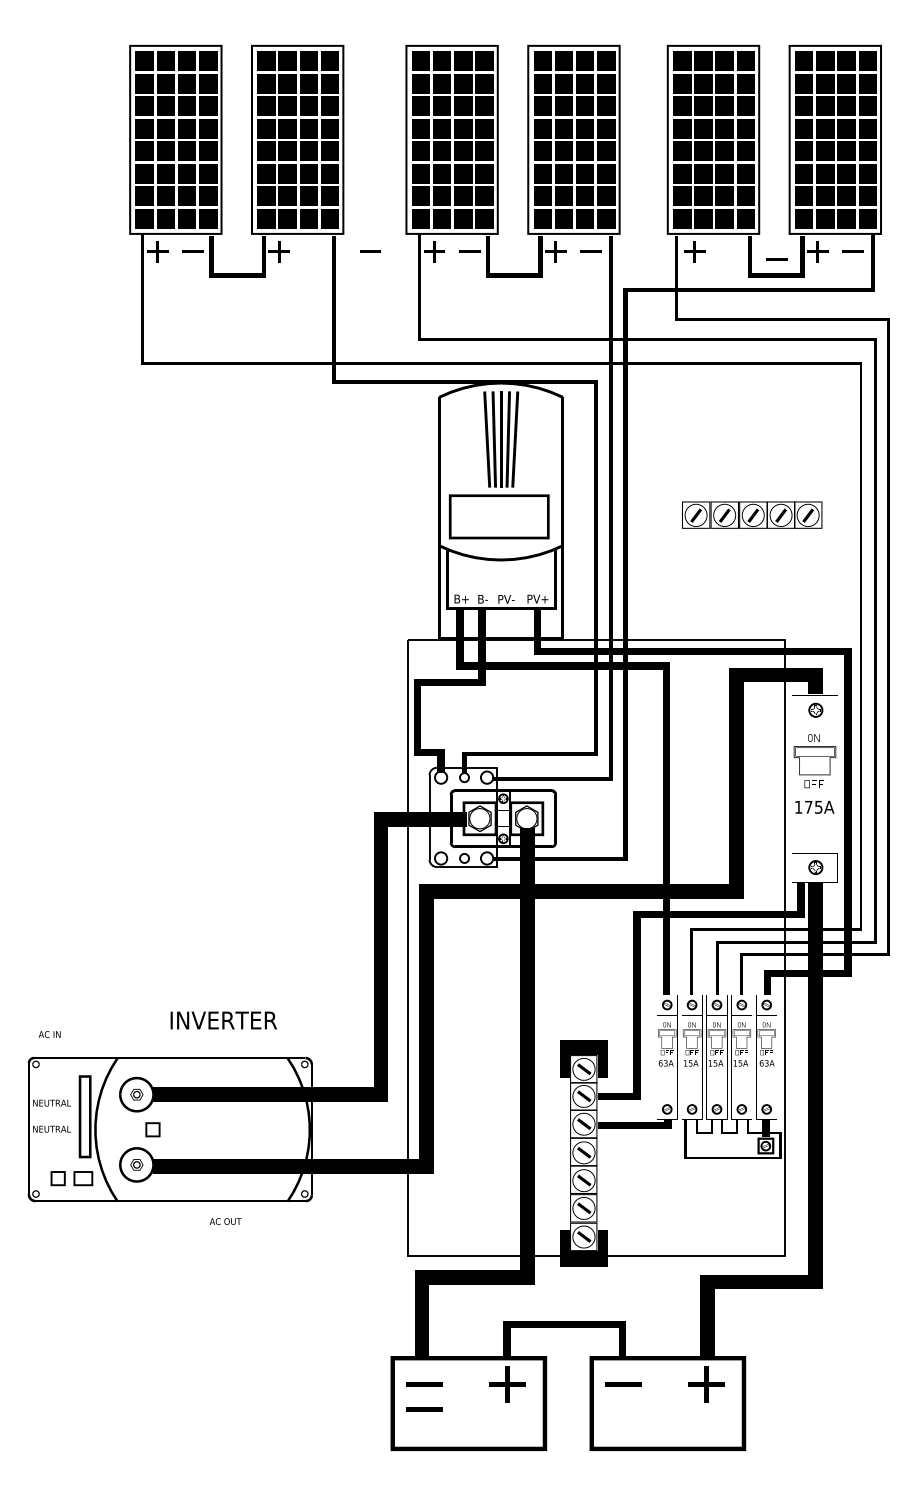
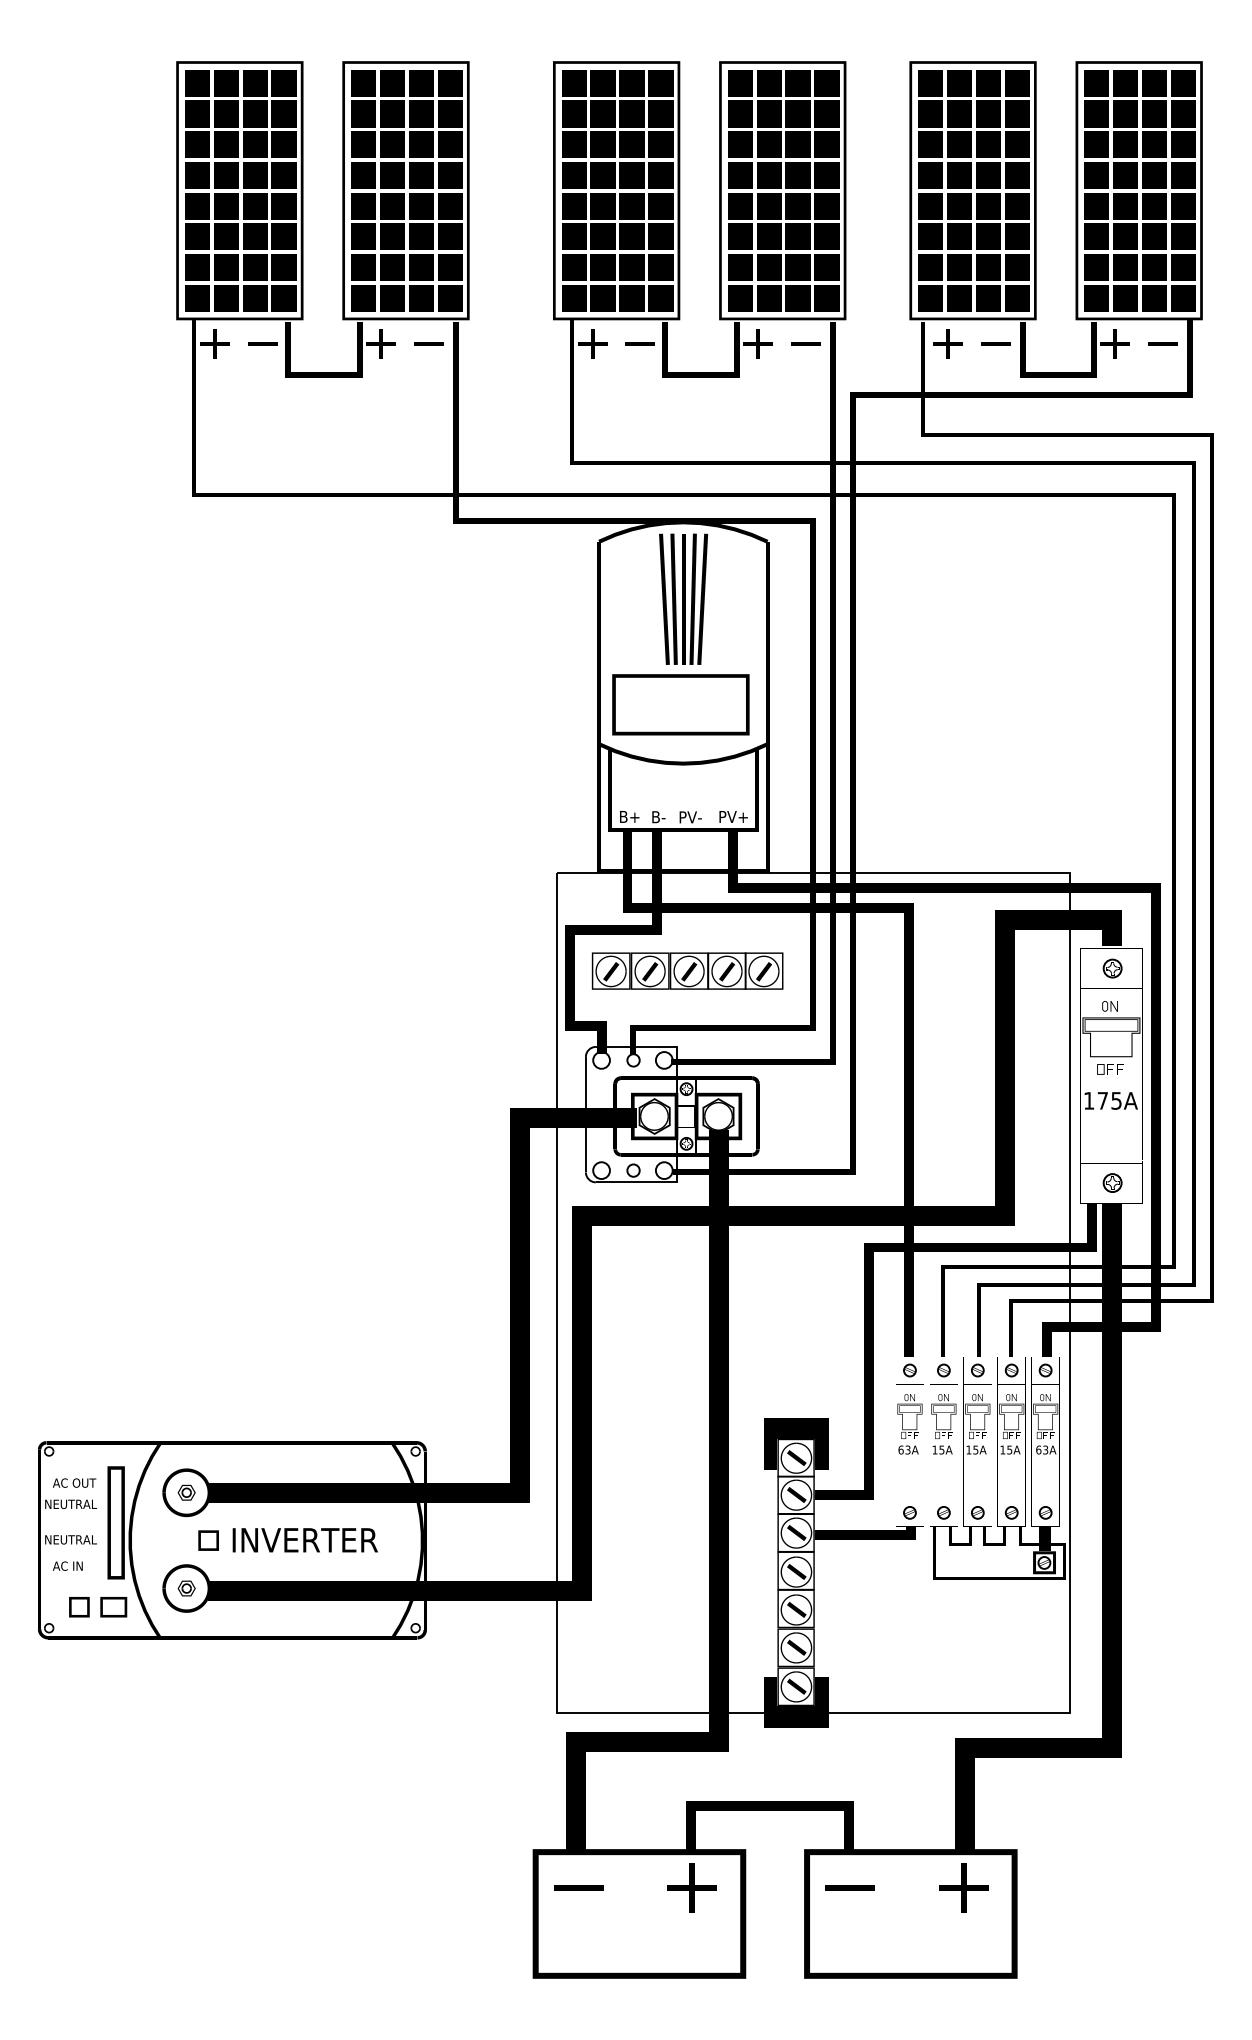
line: (370, 251) -> (428, 342), moved
line: (776, 259) -> (994, 342), moved
part: (752, 514) -> (688, 970), moved
text: (223, 1020) -> (304, 1540), moved
text: (49, 1034) -> (67, 1566), moved
text: (225, 1221) -> (74, 1482), moved
line: (424, 1409) -> (578, 1922), removed

